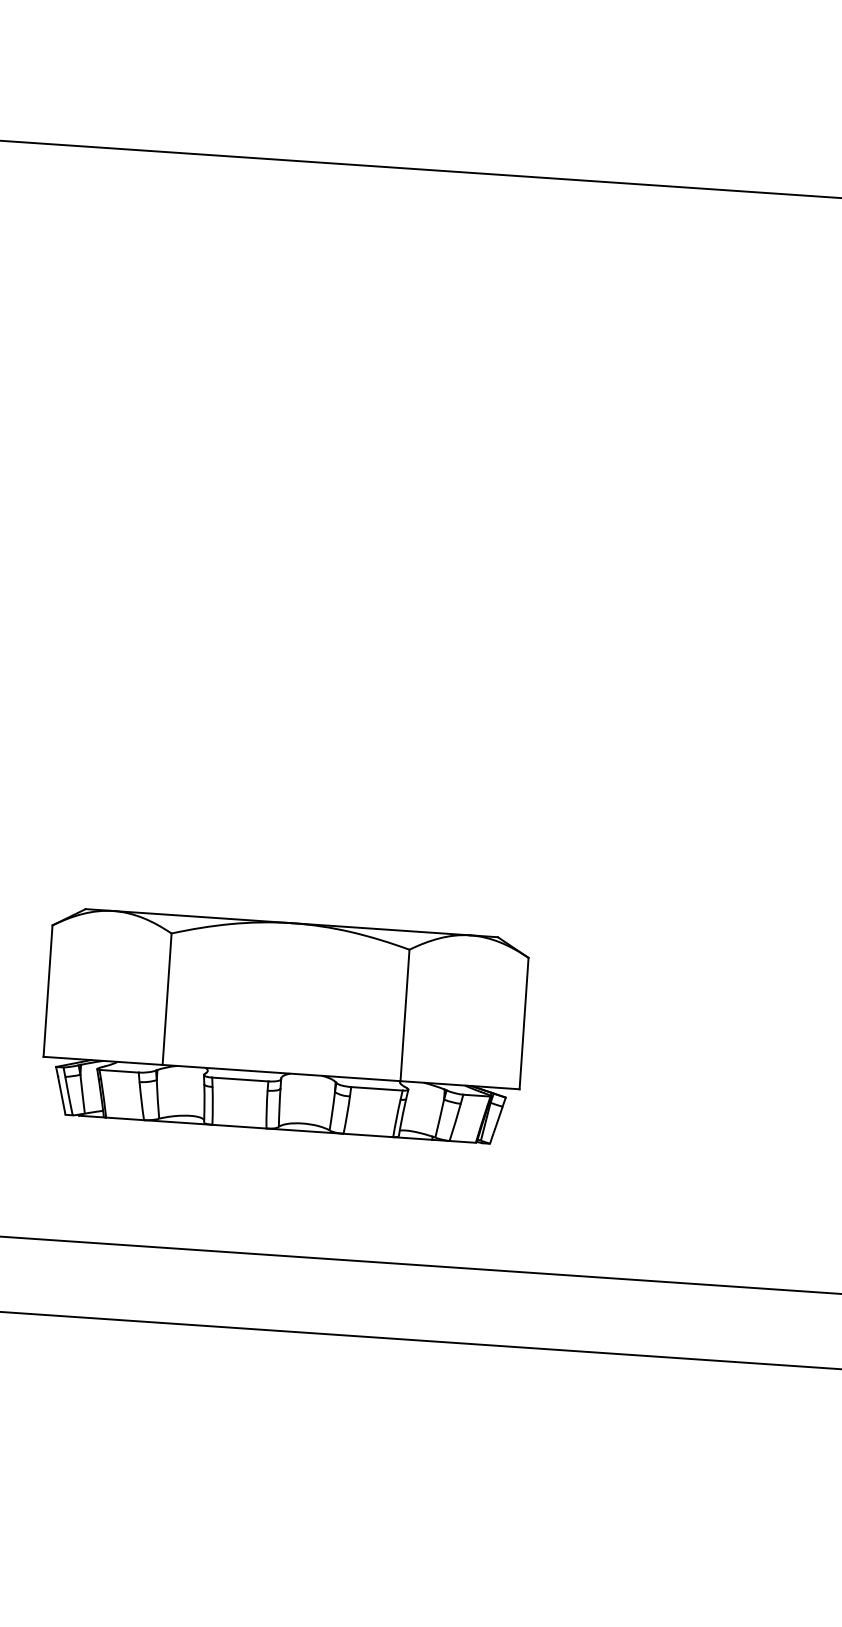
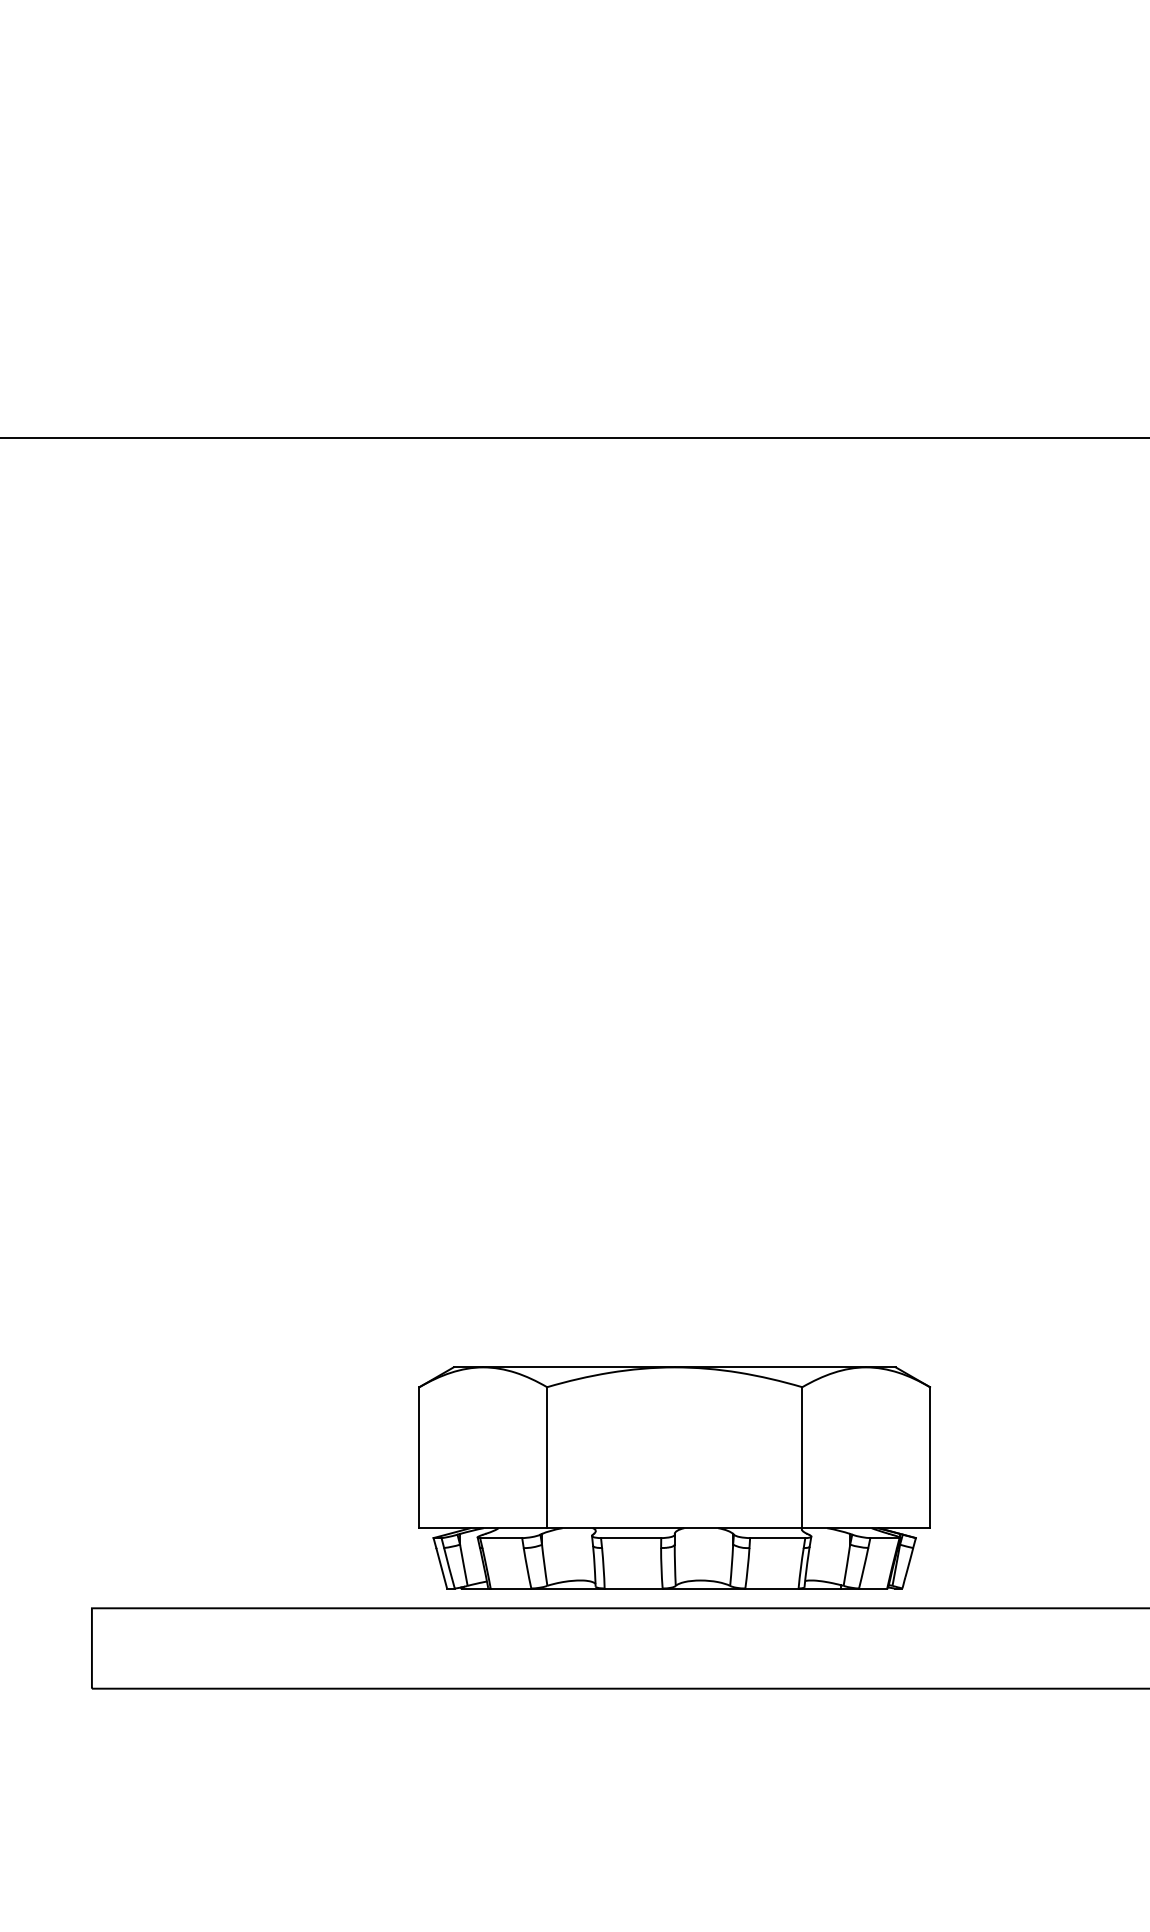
part: (284, 1025) -> (674, 1477), moved

